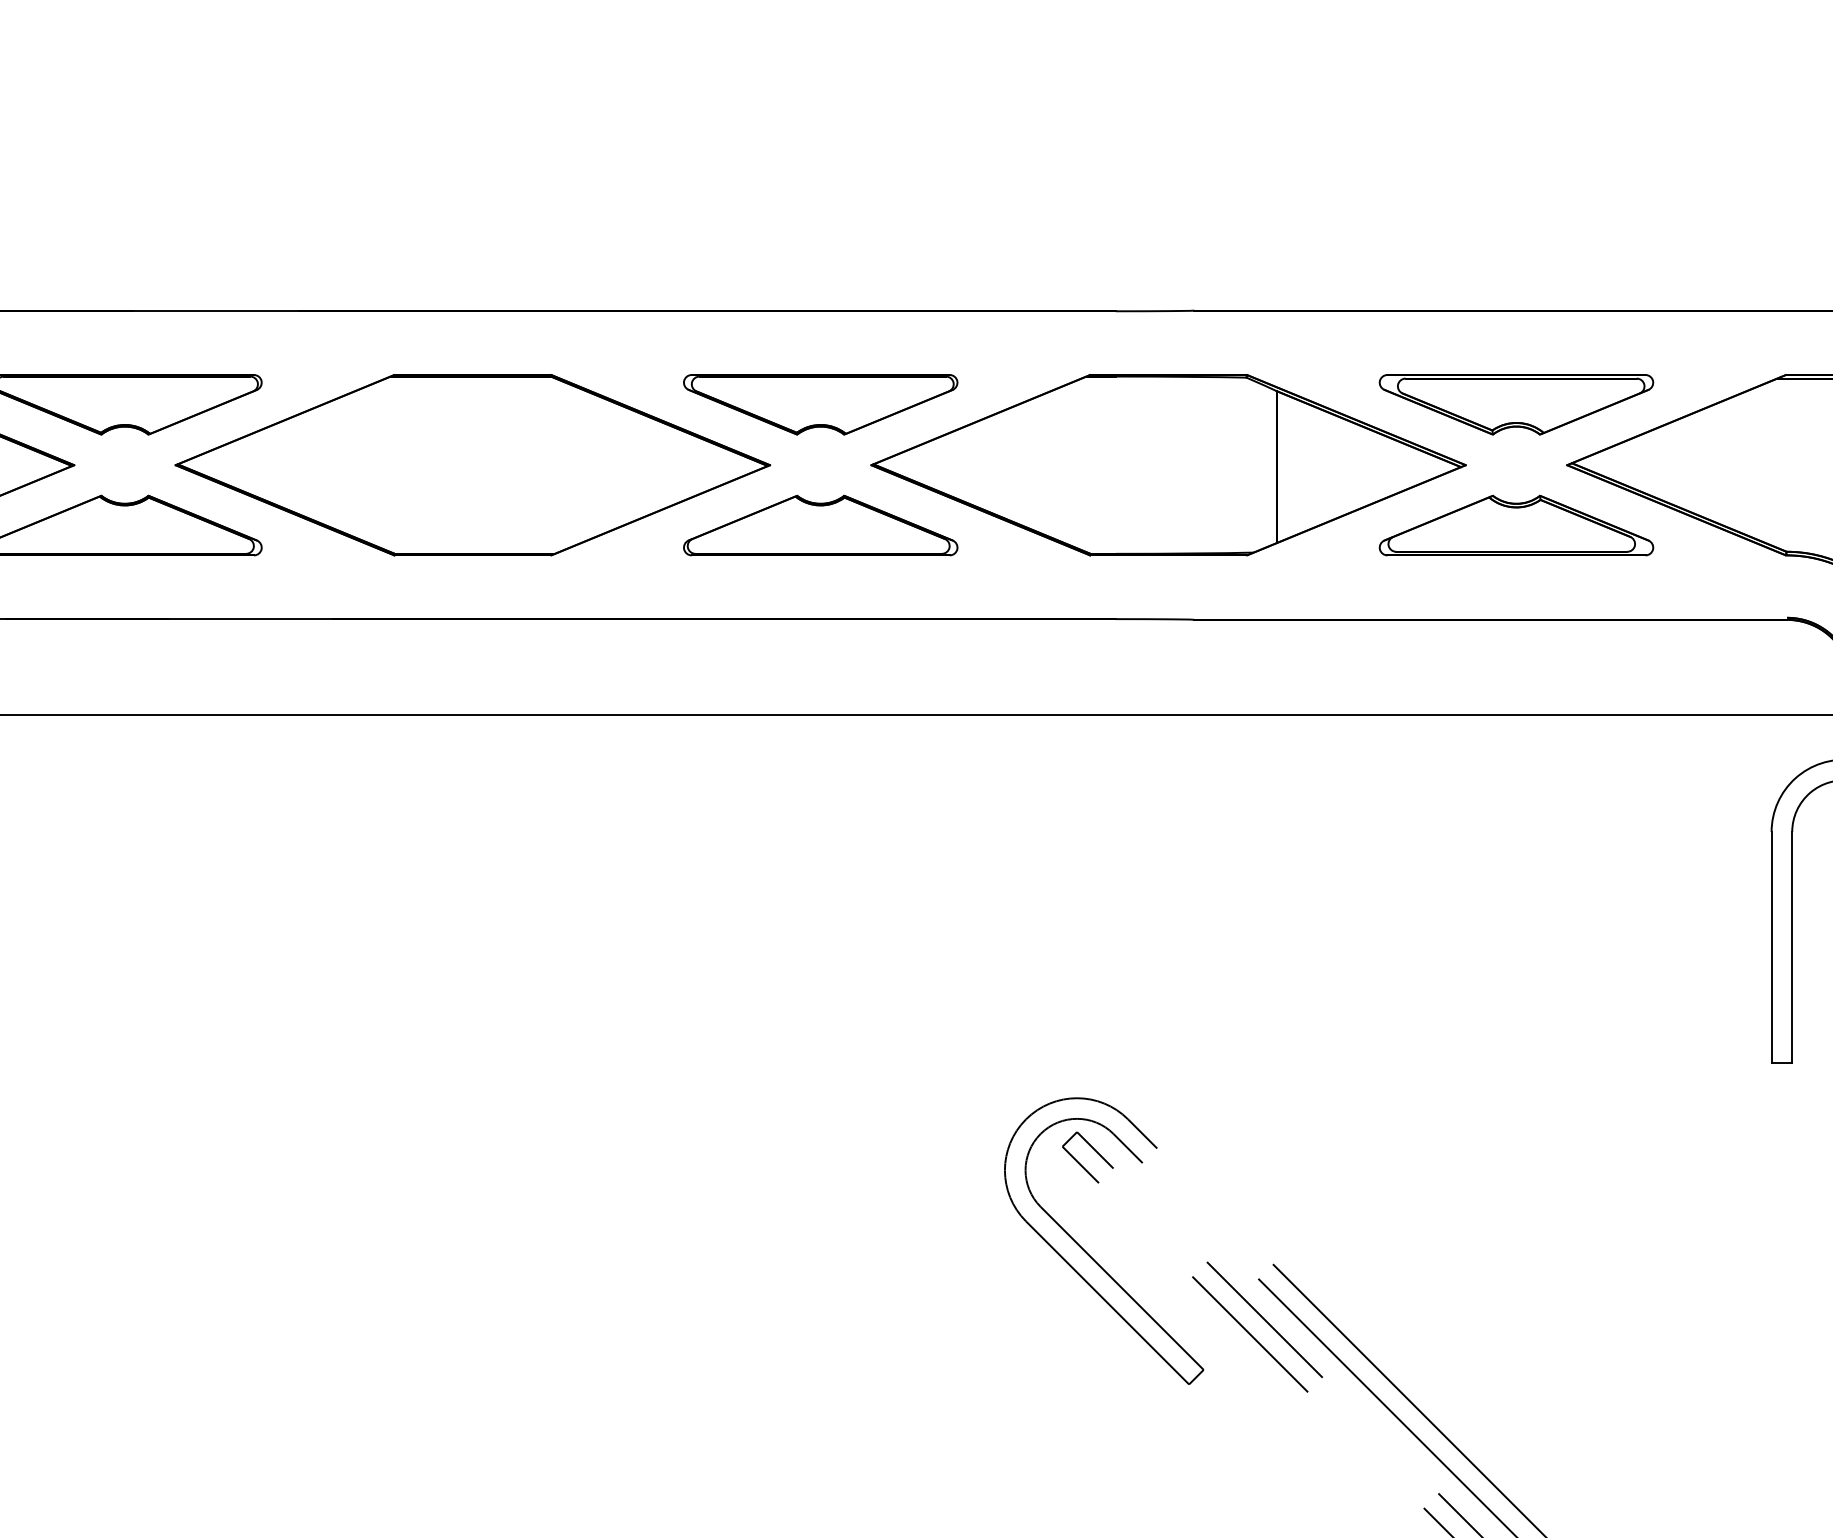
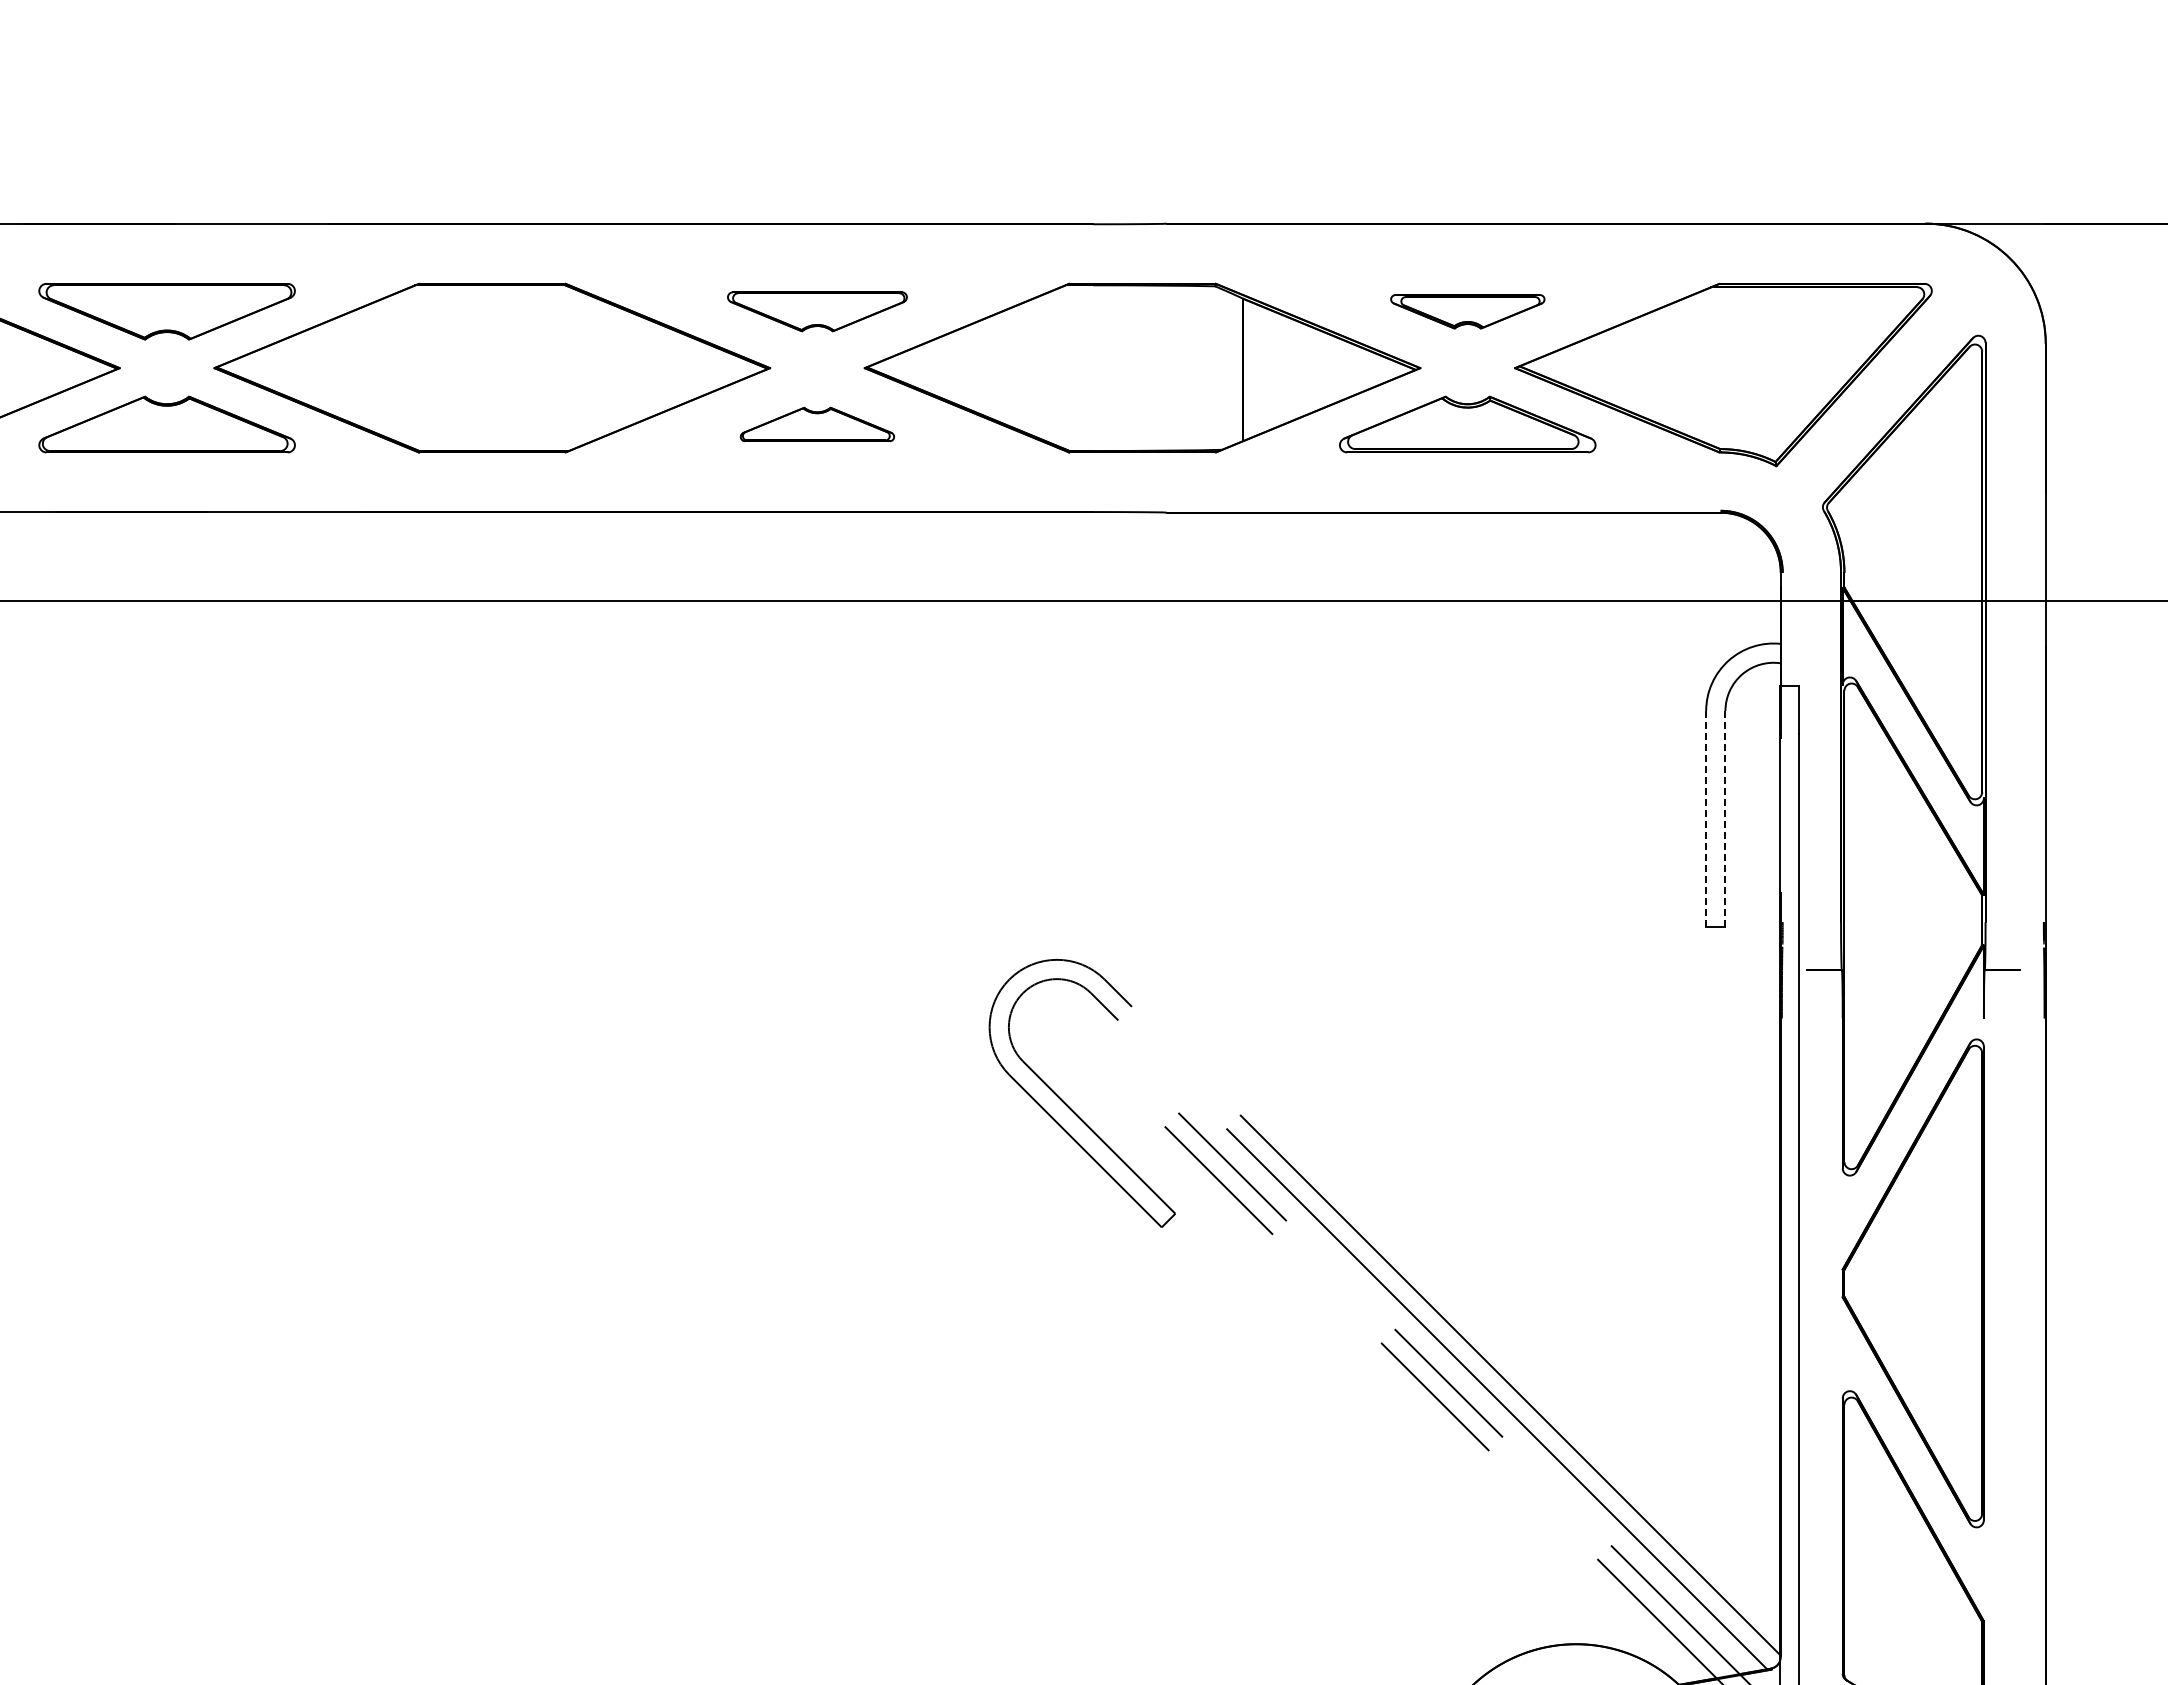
part: (820, 404) -> (817, 311), size x0.7
part: (1516, 404) -> (1467, 311), size x0.6
part: (820, 525) -> (817, 424), size x0.6
line: (1771, 947) -> (1706, 818), solid -> dashed
line: (1792, 947) -> (1725, 818), solid -> dashed
part: (1094, 1151) -> (1073, 1009), removed

